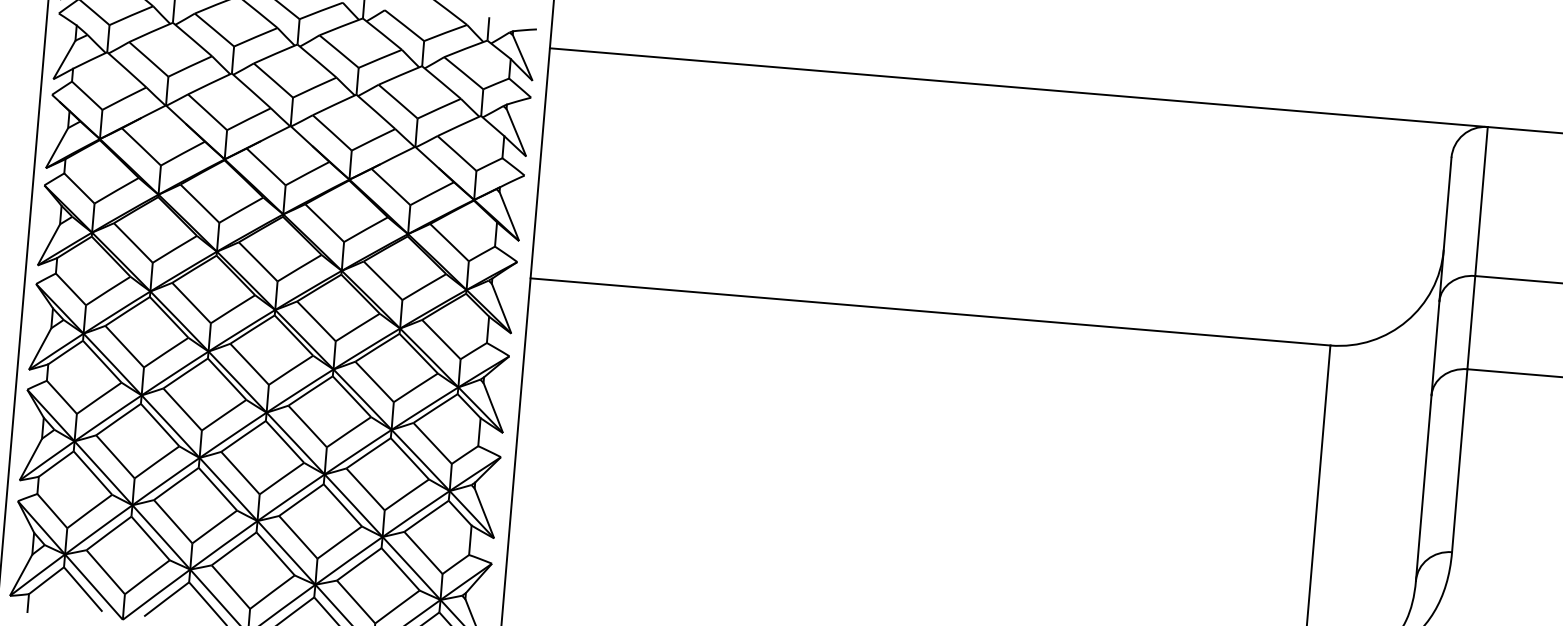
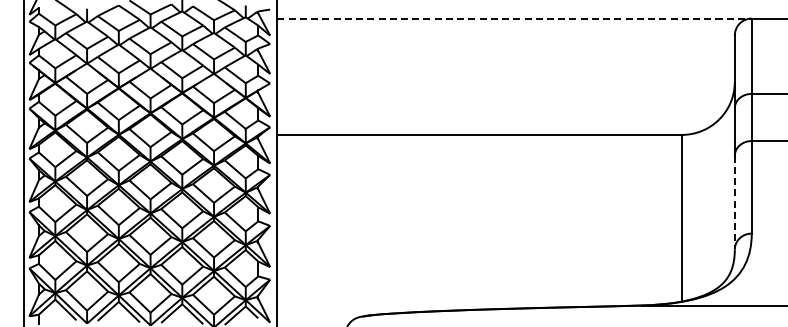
line: (1020, 87) -> (515, 18), solid -> dashed
line: (1423, 487) -> (734, 202), solid -> dashed

